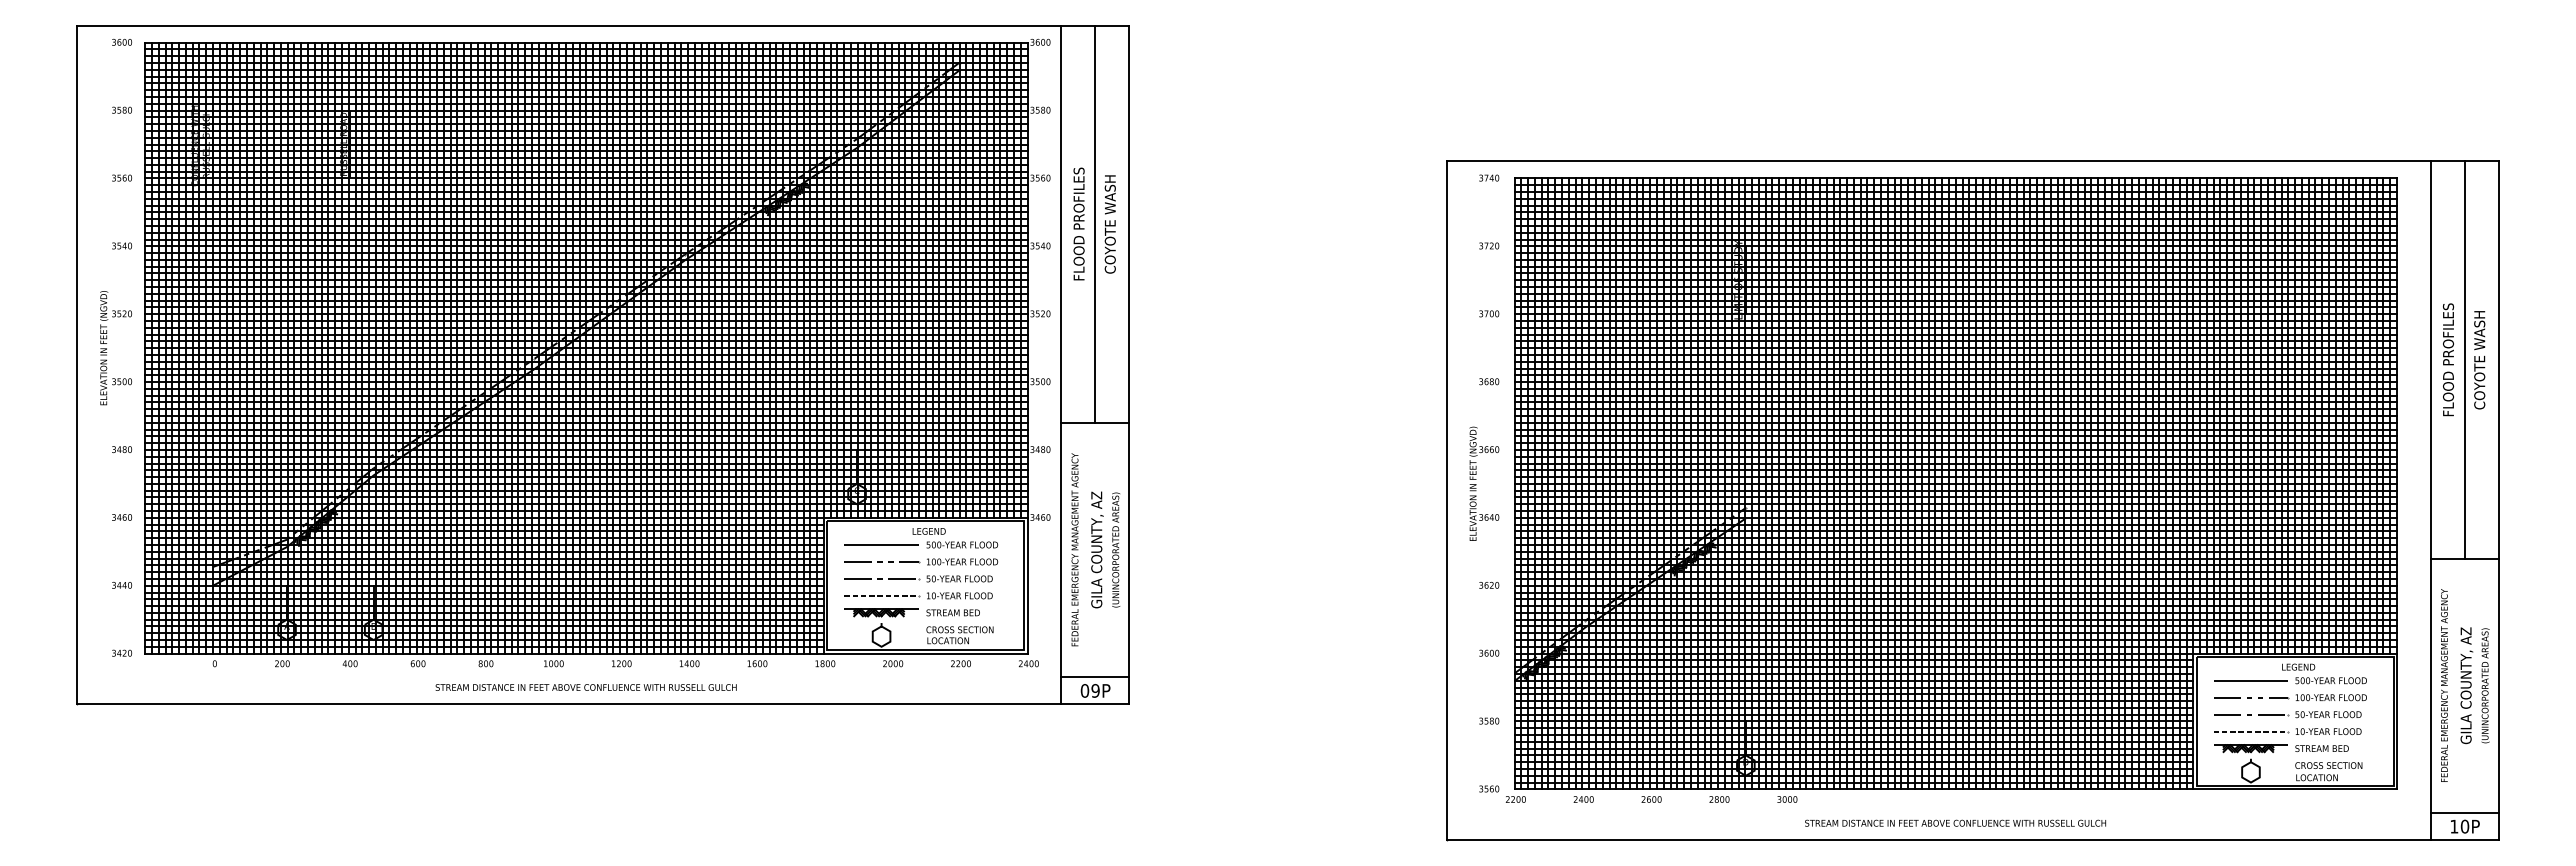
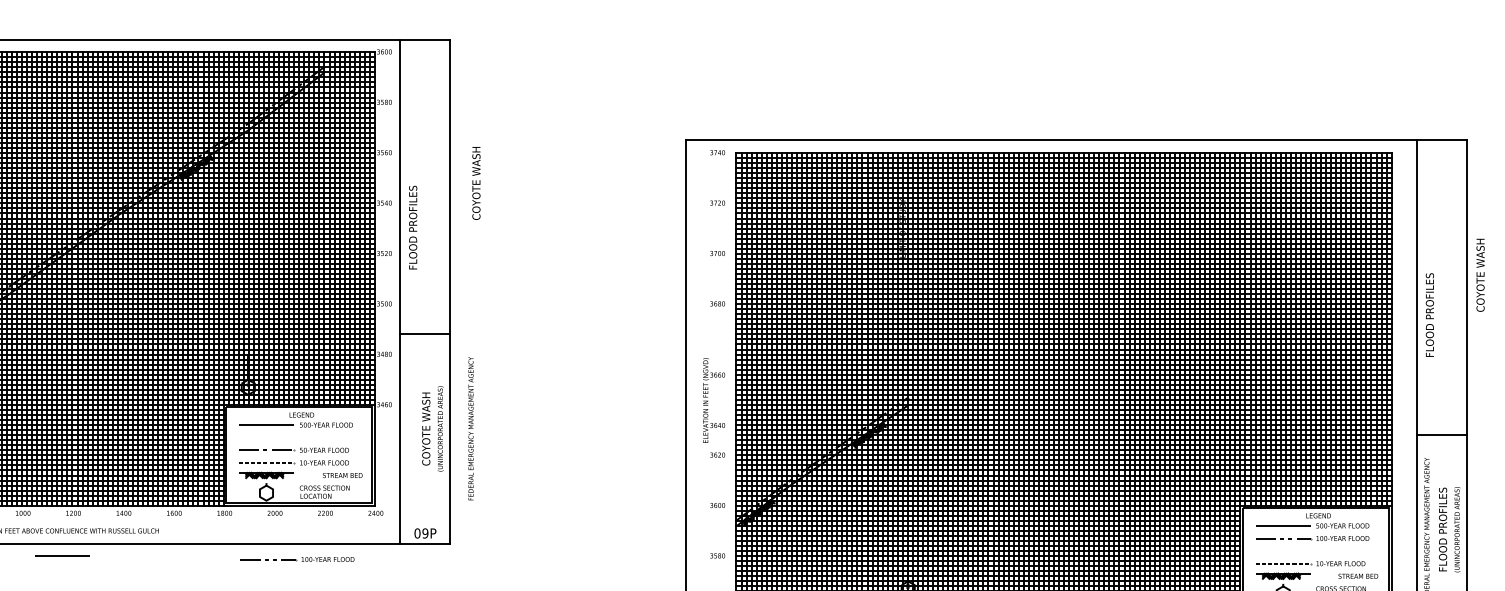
text: (1078, 223) -> (412, 227), moved
line: (1095, 223) -> (425, 186), removed
text: (1109, 224) -> (475, 183), moved
text: (2448, 359) -> (1429, 314), moved
line: (2464, 359) -> (1441, 287), removed
text: (2479, 360) -> (1480, 275), moved
text: (1484, 483) -> (714, 400), moved
text: (1074, 549) -> (470, 428), moved
text: (1097, 549) -> (426, 428), GILA COUNTY, AZ -> COYOTE WASH
part: (921, 561) -> (297, 559), moved
text: (952, 612) -> (342, 475), moved
line: (1095, 677) -> (425, 523), removed
text: (2466, 685) -> (1443, 529), GILA COUNTY, AZ -> FLOOD PROFILES
part: (2287, 714) -> (1310, 550), removed
line: (606, 720) -> (62, 555), added
text: (2321, 748) -> (1357, 576), moved

